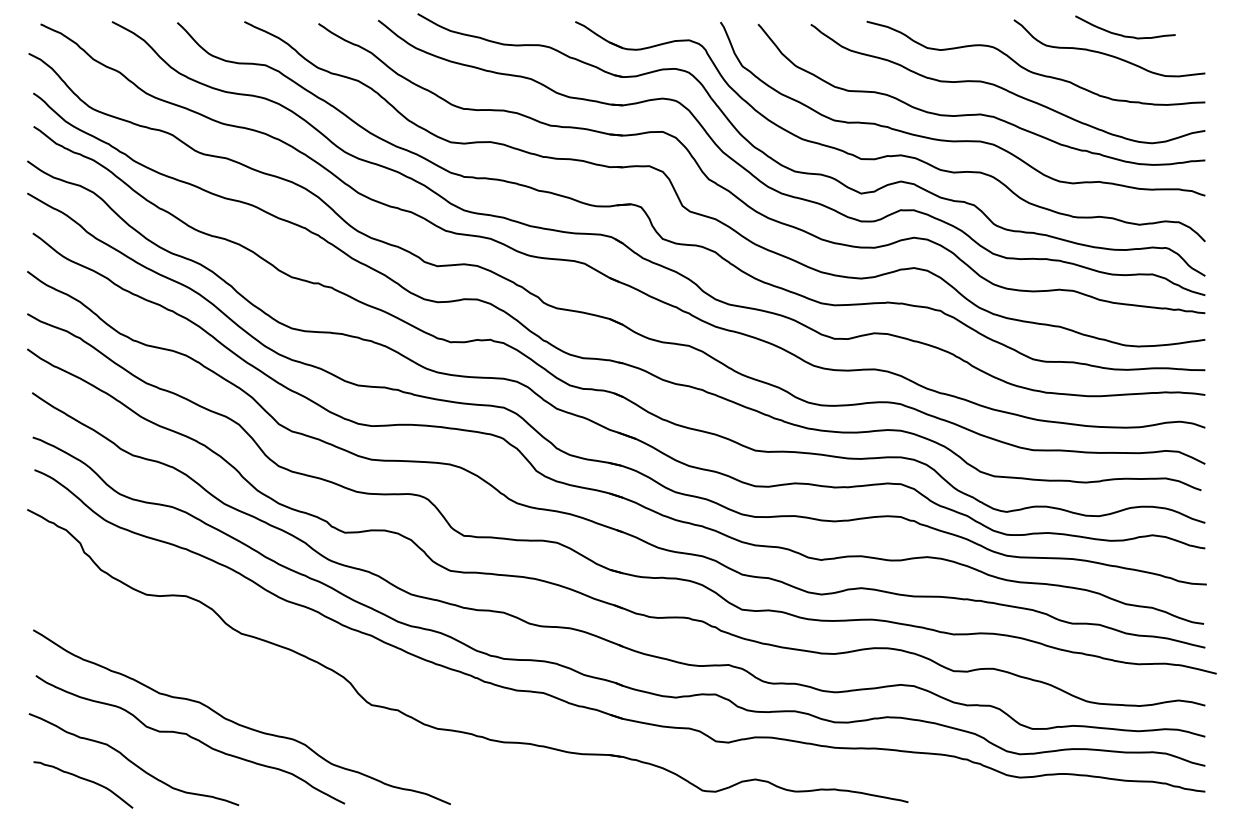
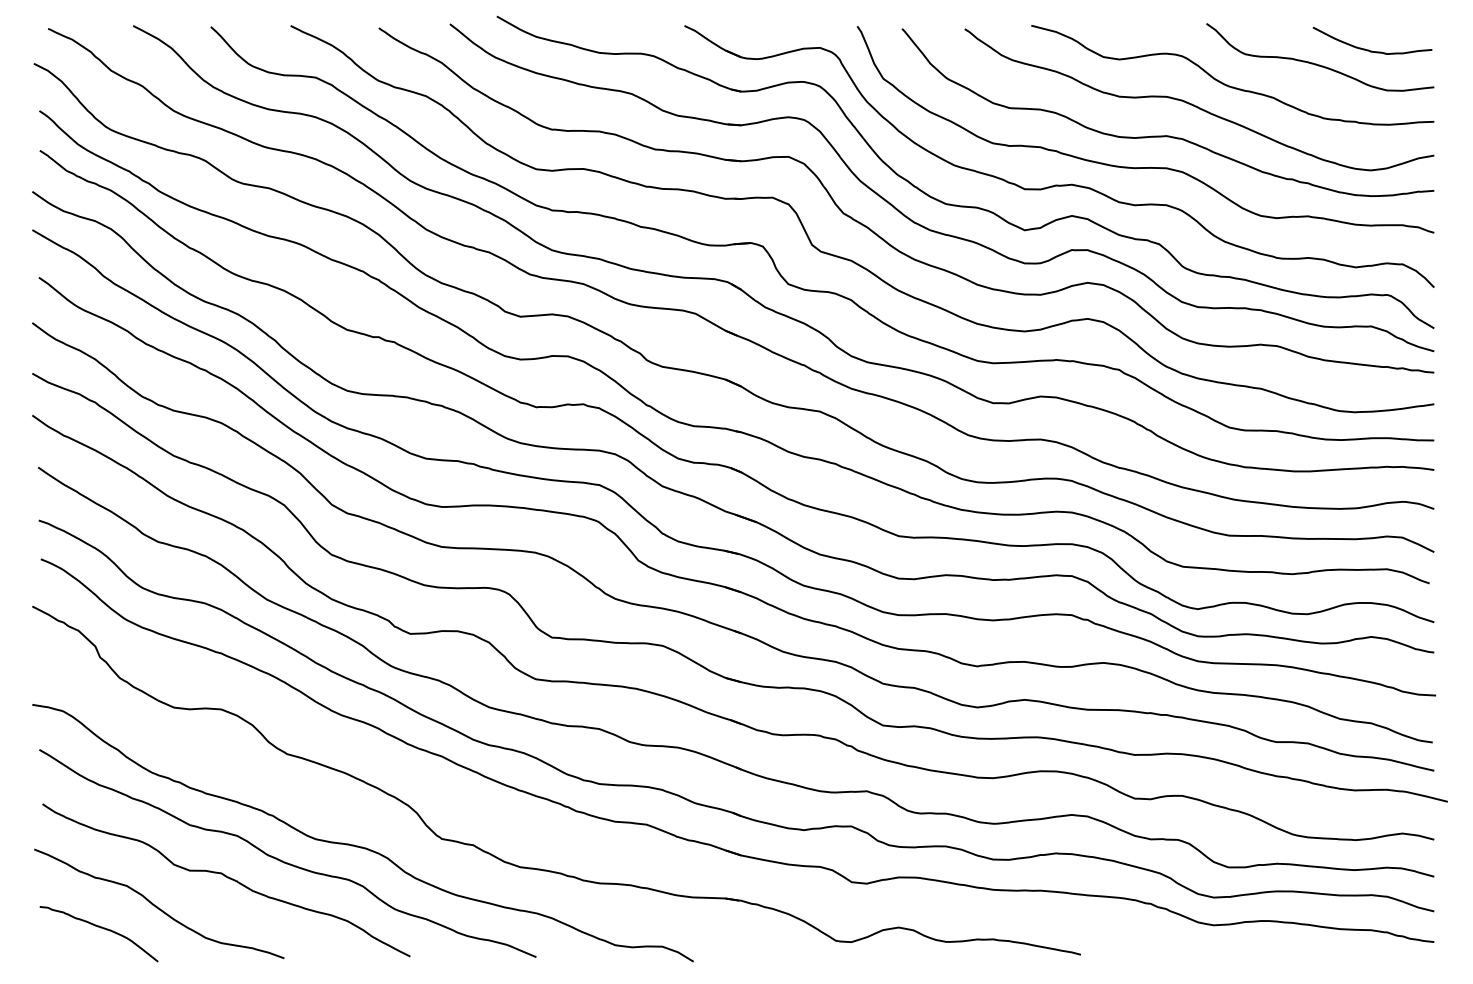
curve: (1122, 34) -> (1369, 49), moved
curve: (301, 710) -> (358, 845), added

